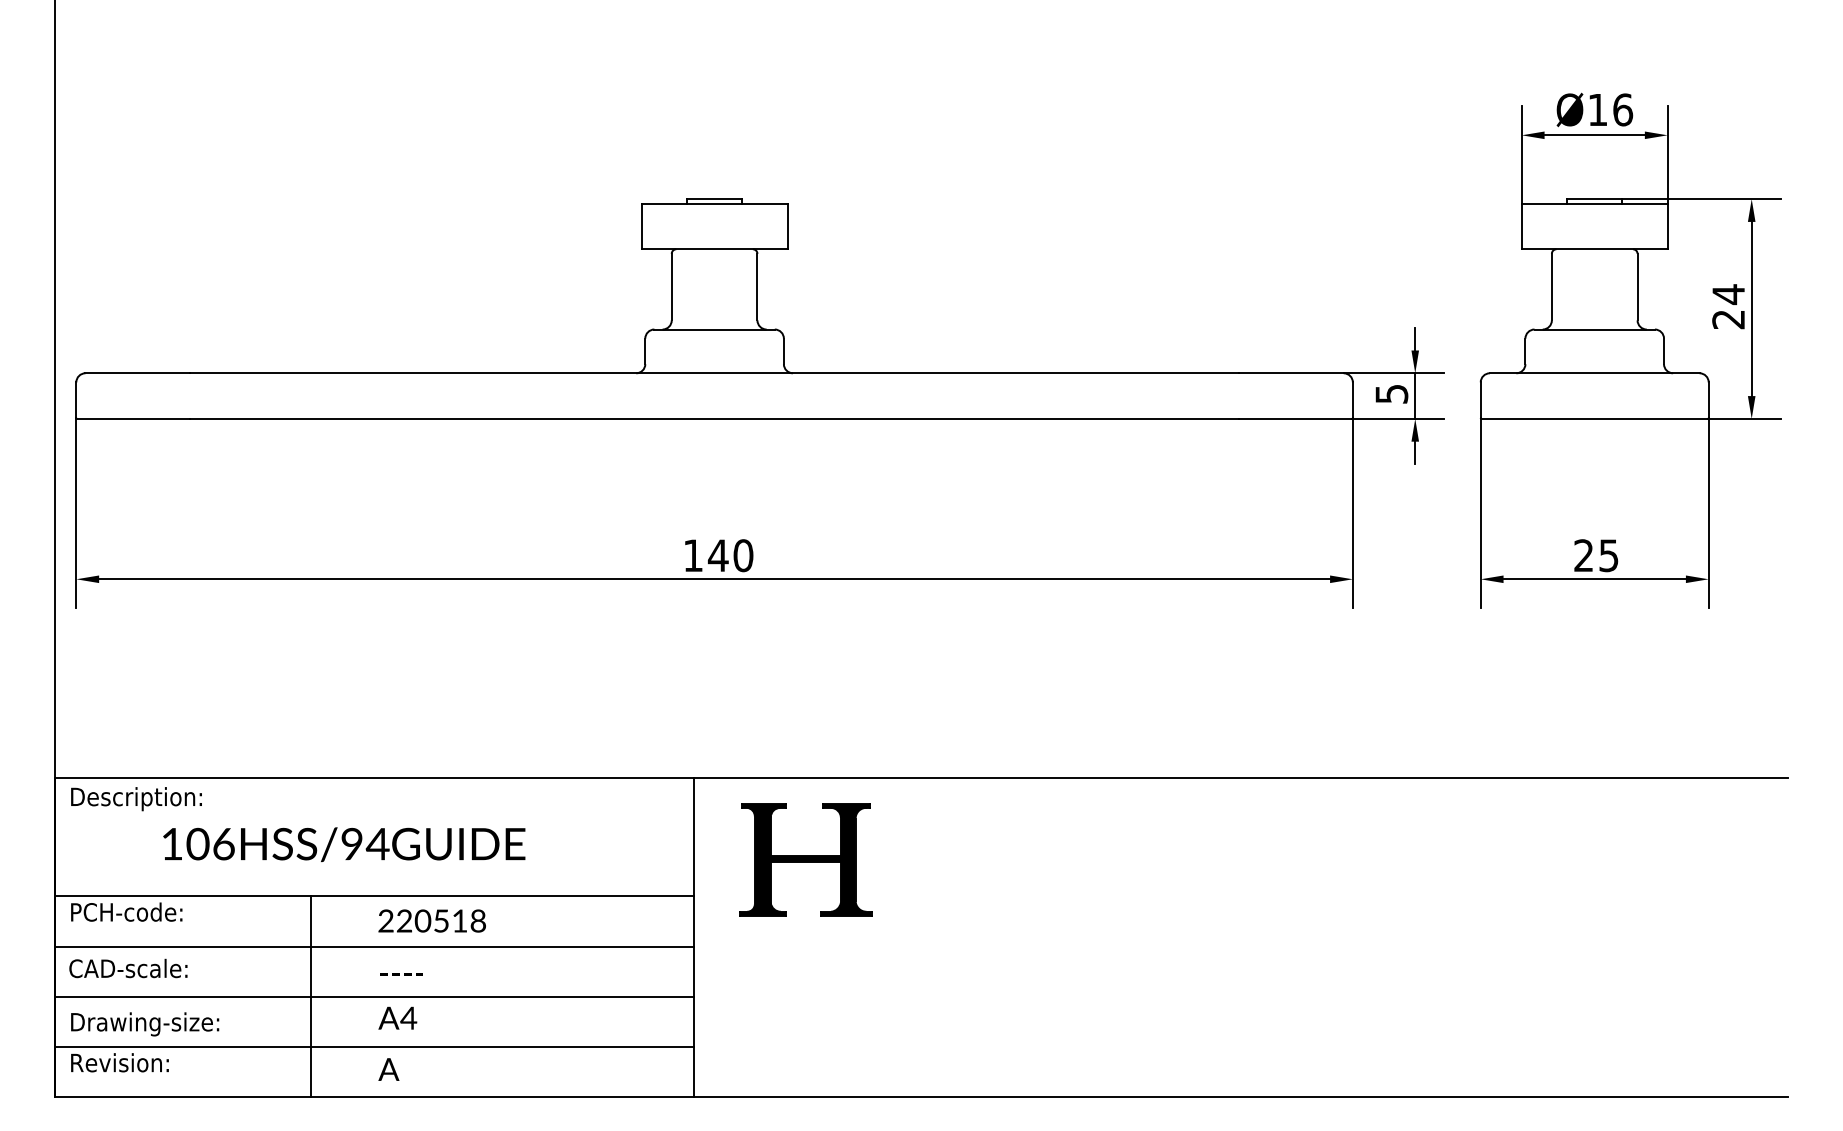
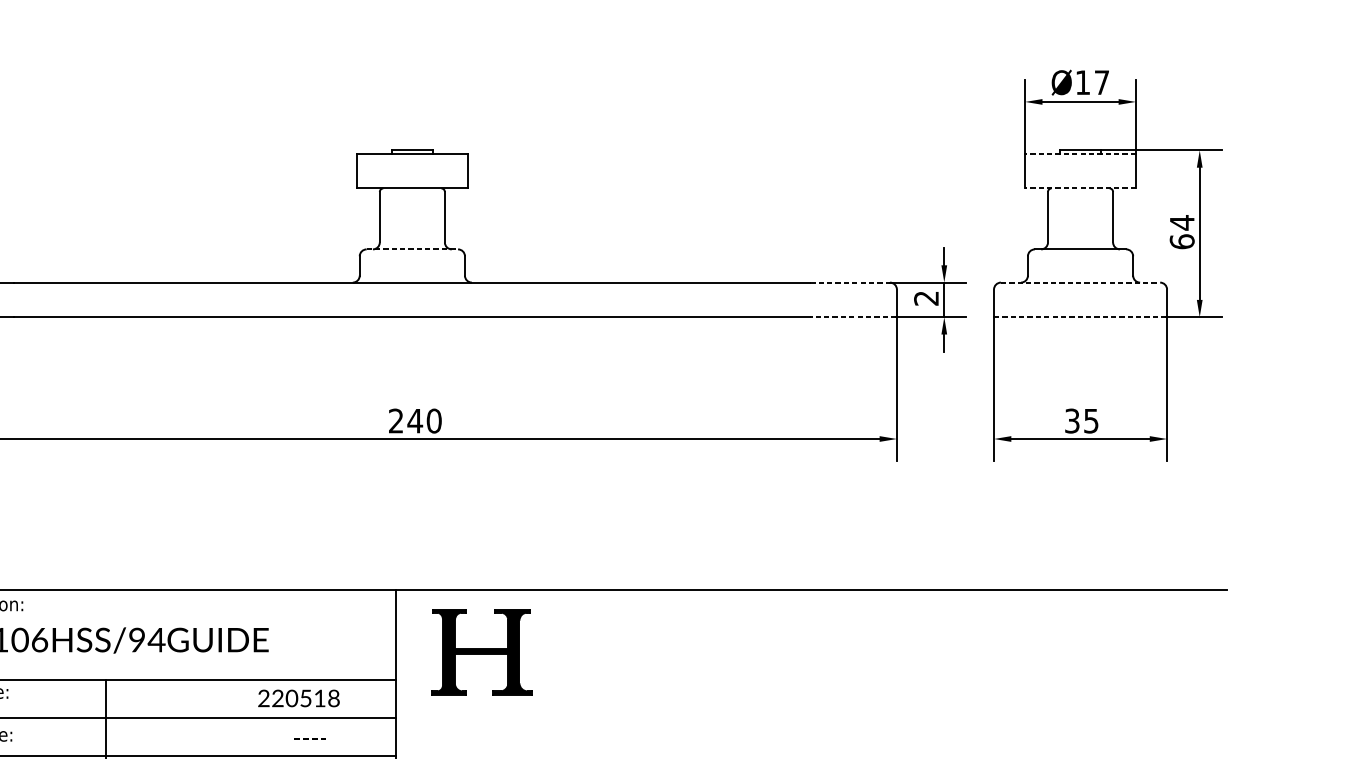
text: (1623, 109) -> (1102, 82), 16 -> 17
line: (1594, 203) -> (1080, 153), solid -> dashed
line: (1594, 249) -> (1080, 188), solid -> dashed
text: (1728, 319) -> (1182, 241), 24 -> 64
line: (715, 329) -> (413, 249), solid -> dashed
line: (1291, 373) -> (850, 282), solid -> dashed
line: (1594, 373) -> (1080, 282), solid -> dashed
text: (1391, 394) -> (926, 298), 5 -> 2
line: (1295, 418) -> (853, 316), solid -> dashed
line: (1594, 418) -> (1080, 316), solid -> dashed
text: (692, 555) -> (395, 420), 140 -> 240
text: (1583, 555) -> (1072, 420), 25 -> 35
text: (431, 920) -> (298, 698), moved
text: (401, 974) -> (309, 739), moved

